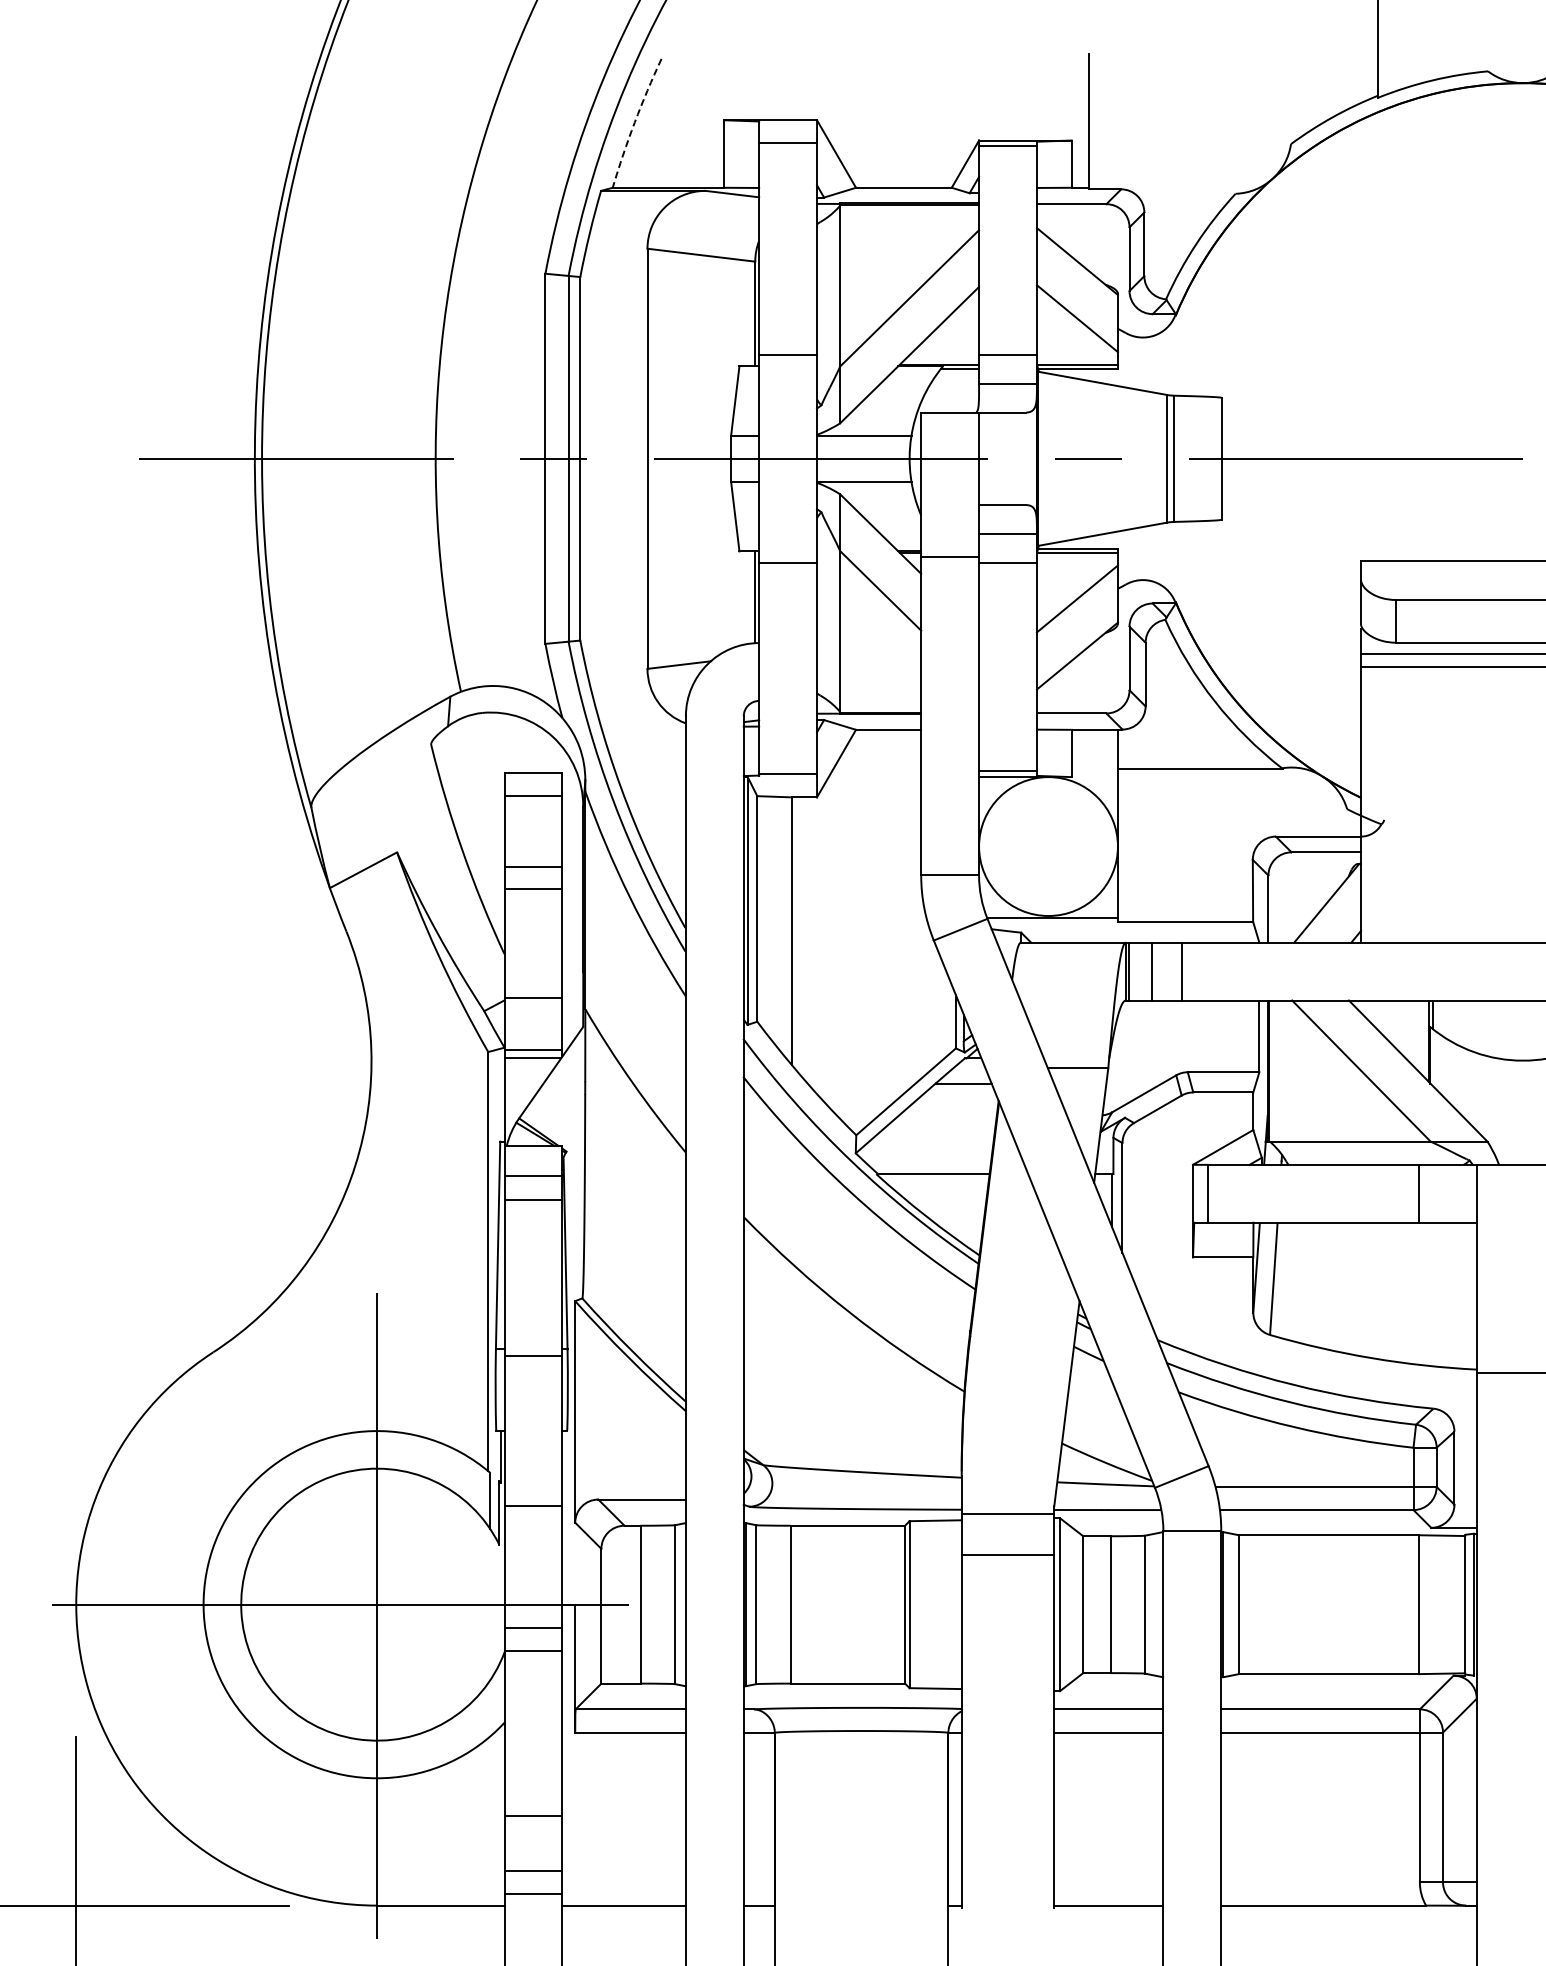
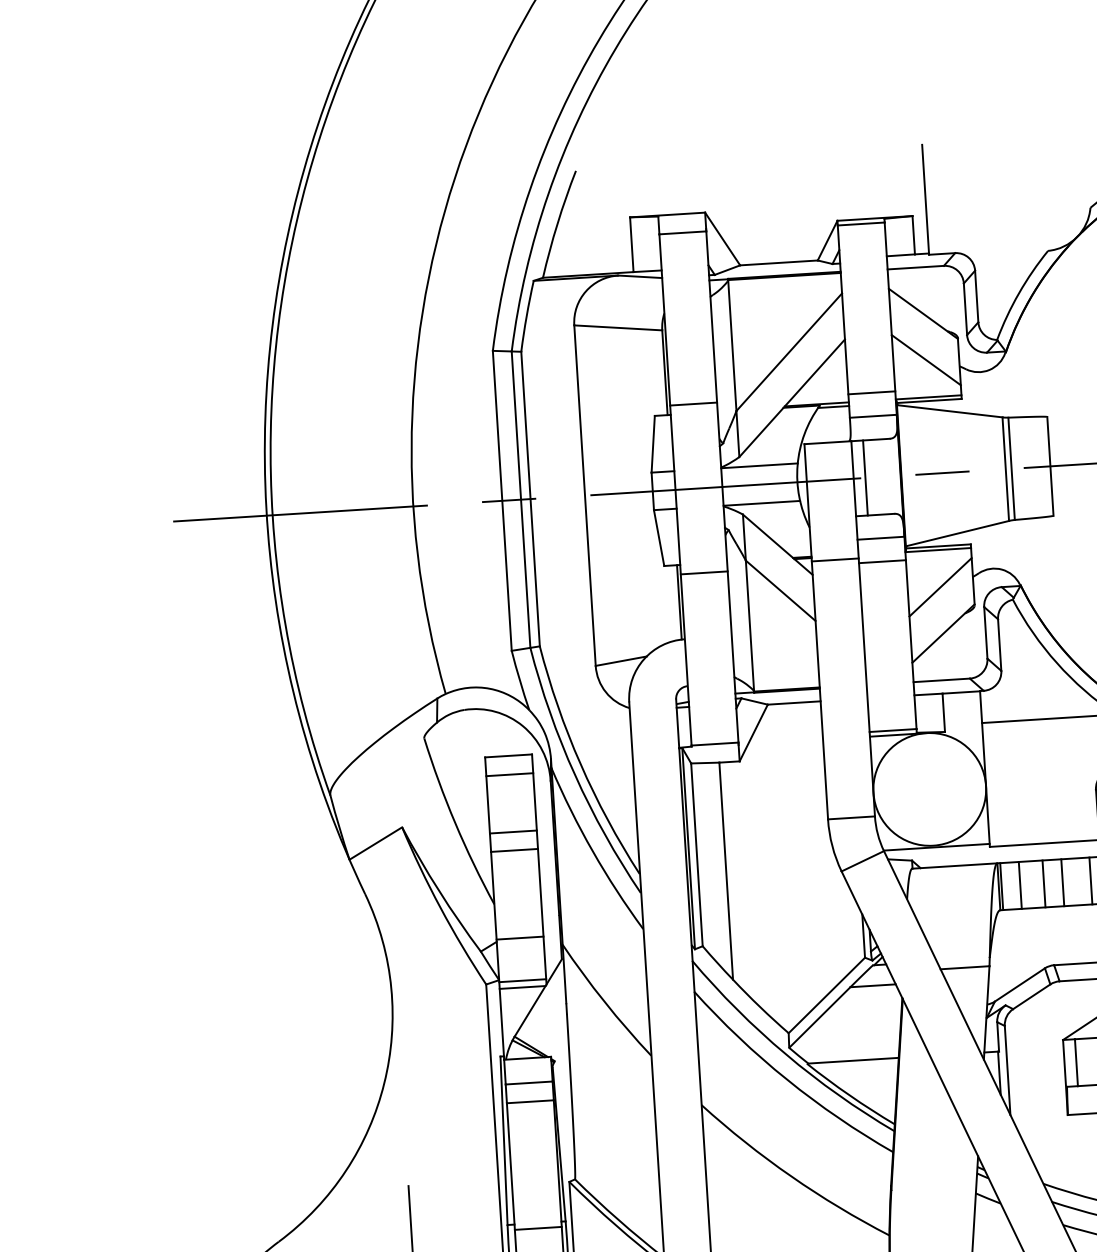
arc: (634, 122) -> (557, 223), dashed -> solid
line: (993, 458) -> (865, 477), added
line: (1204, 971) -> (1062, 882), added
line: (1239, 971) -> (1090, 880), added

